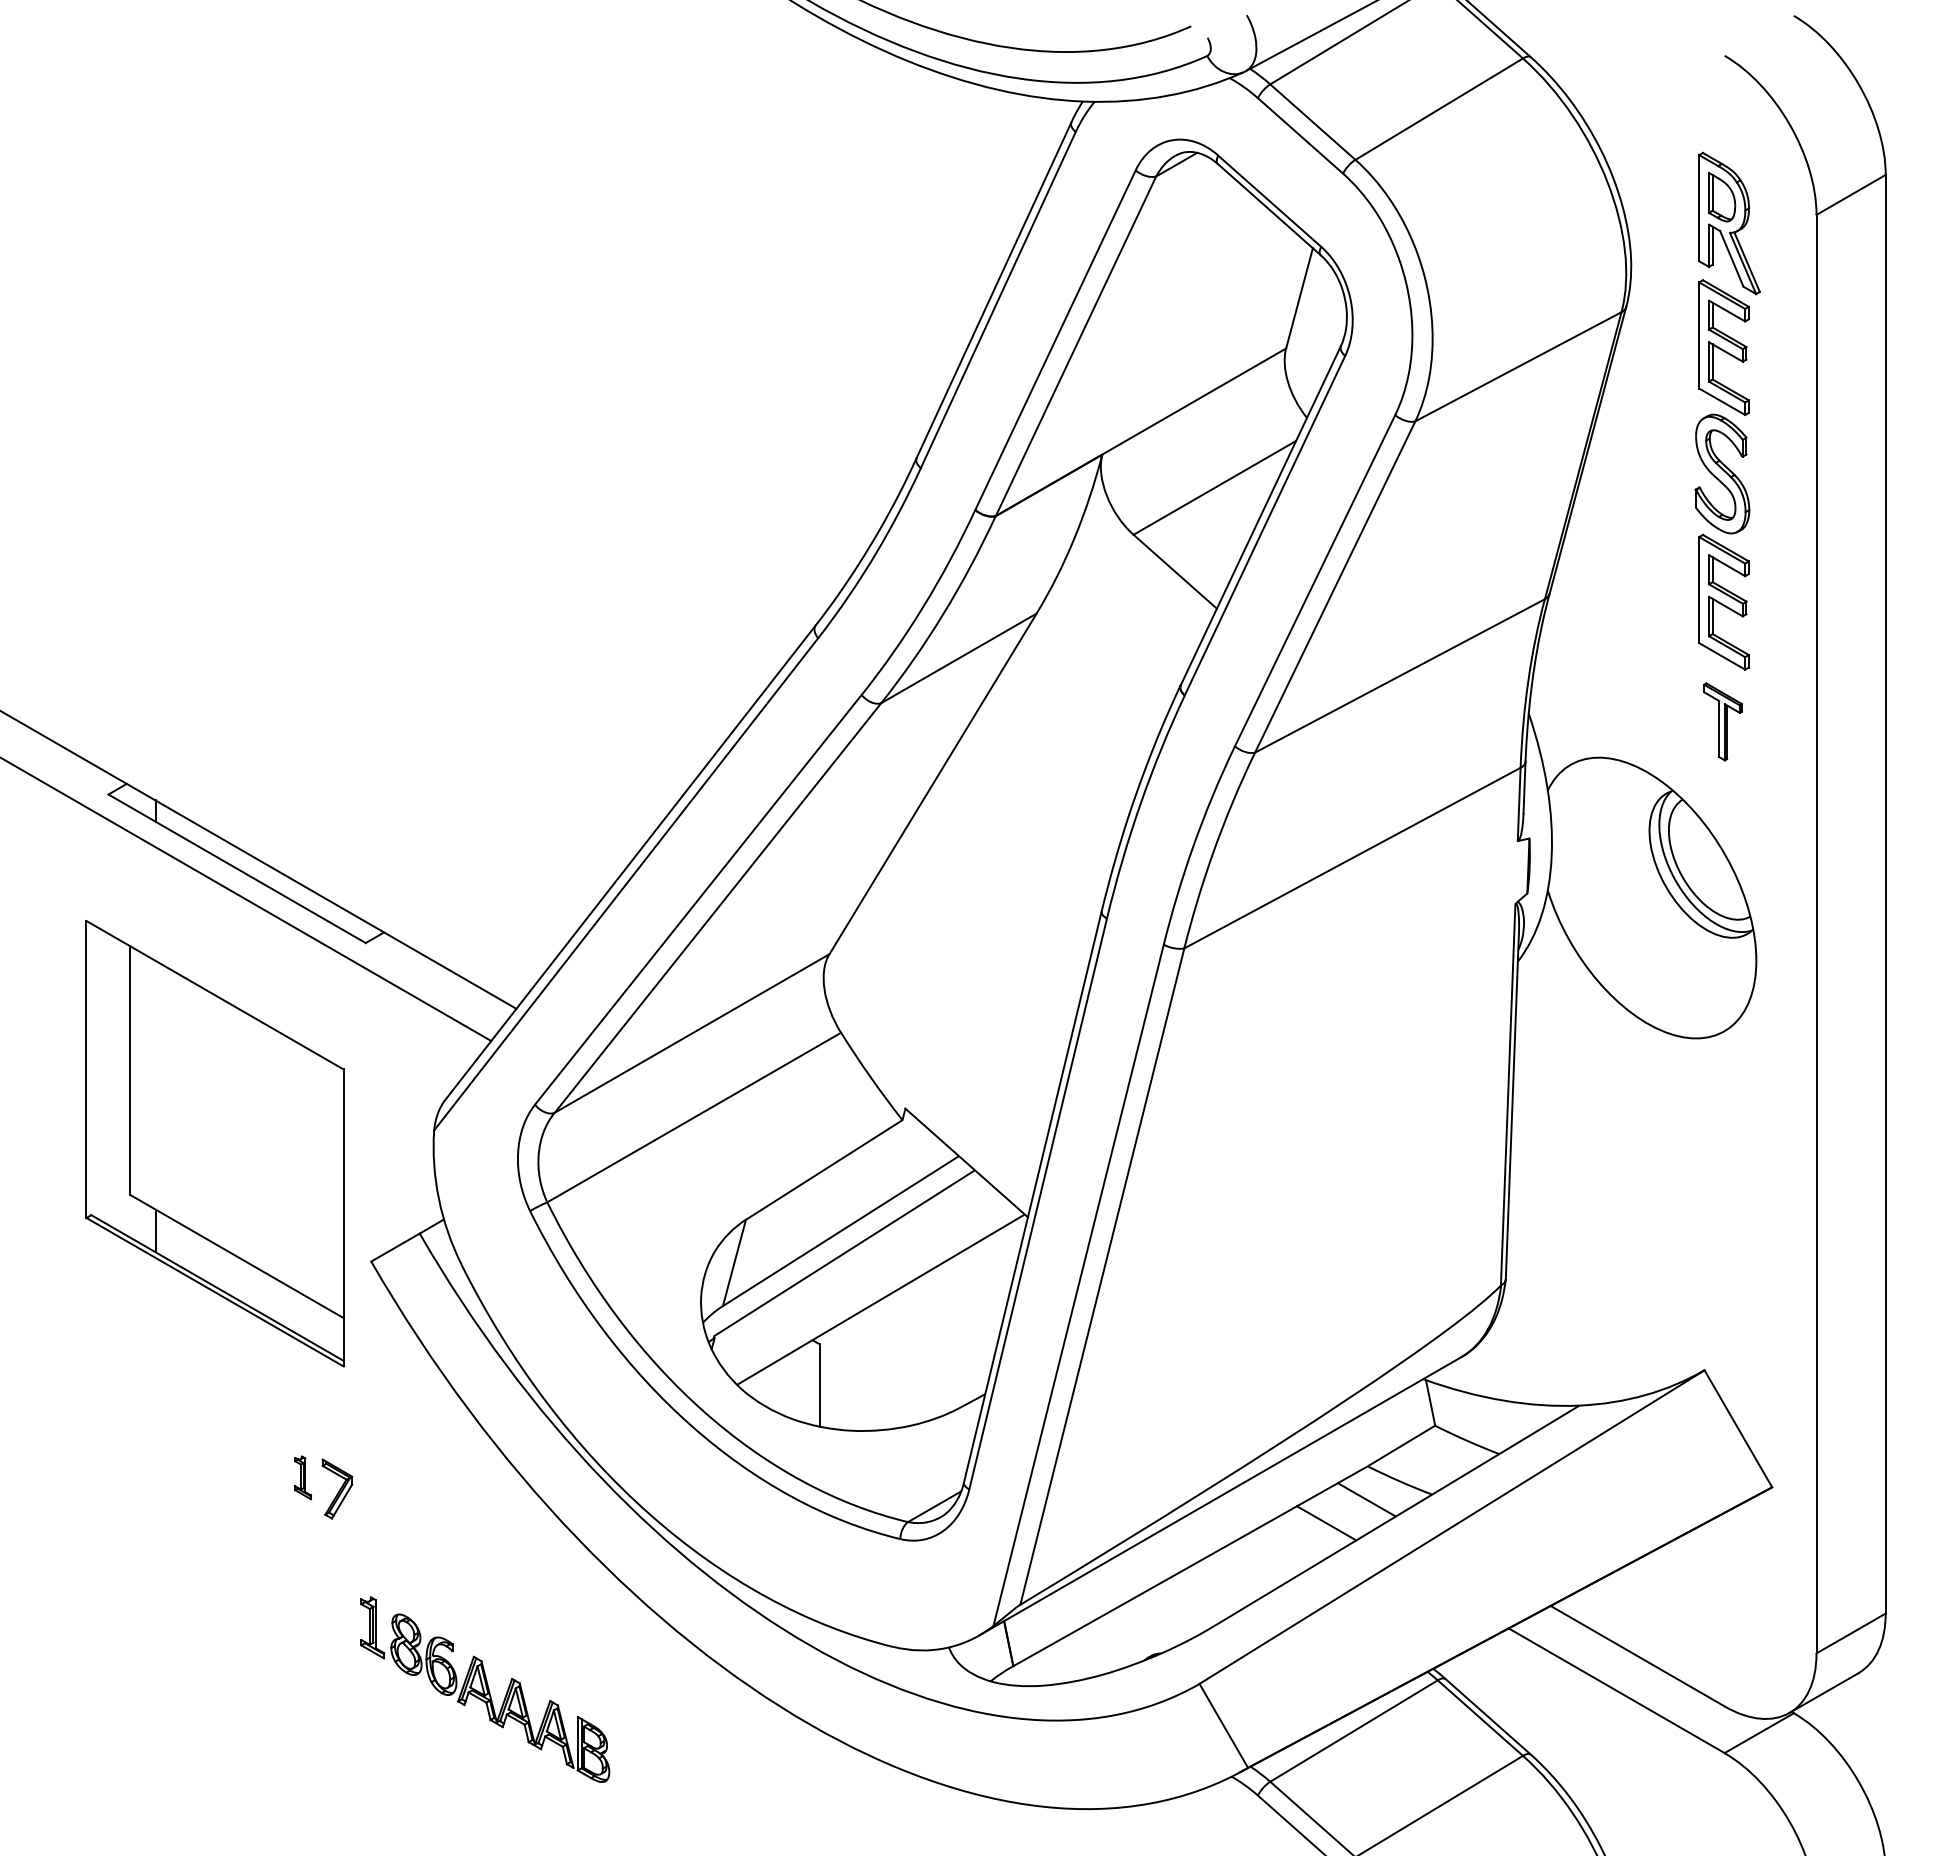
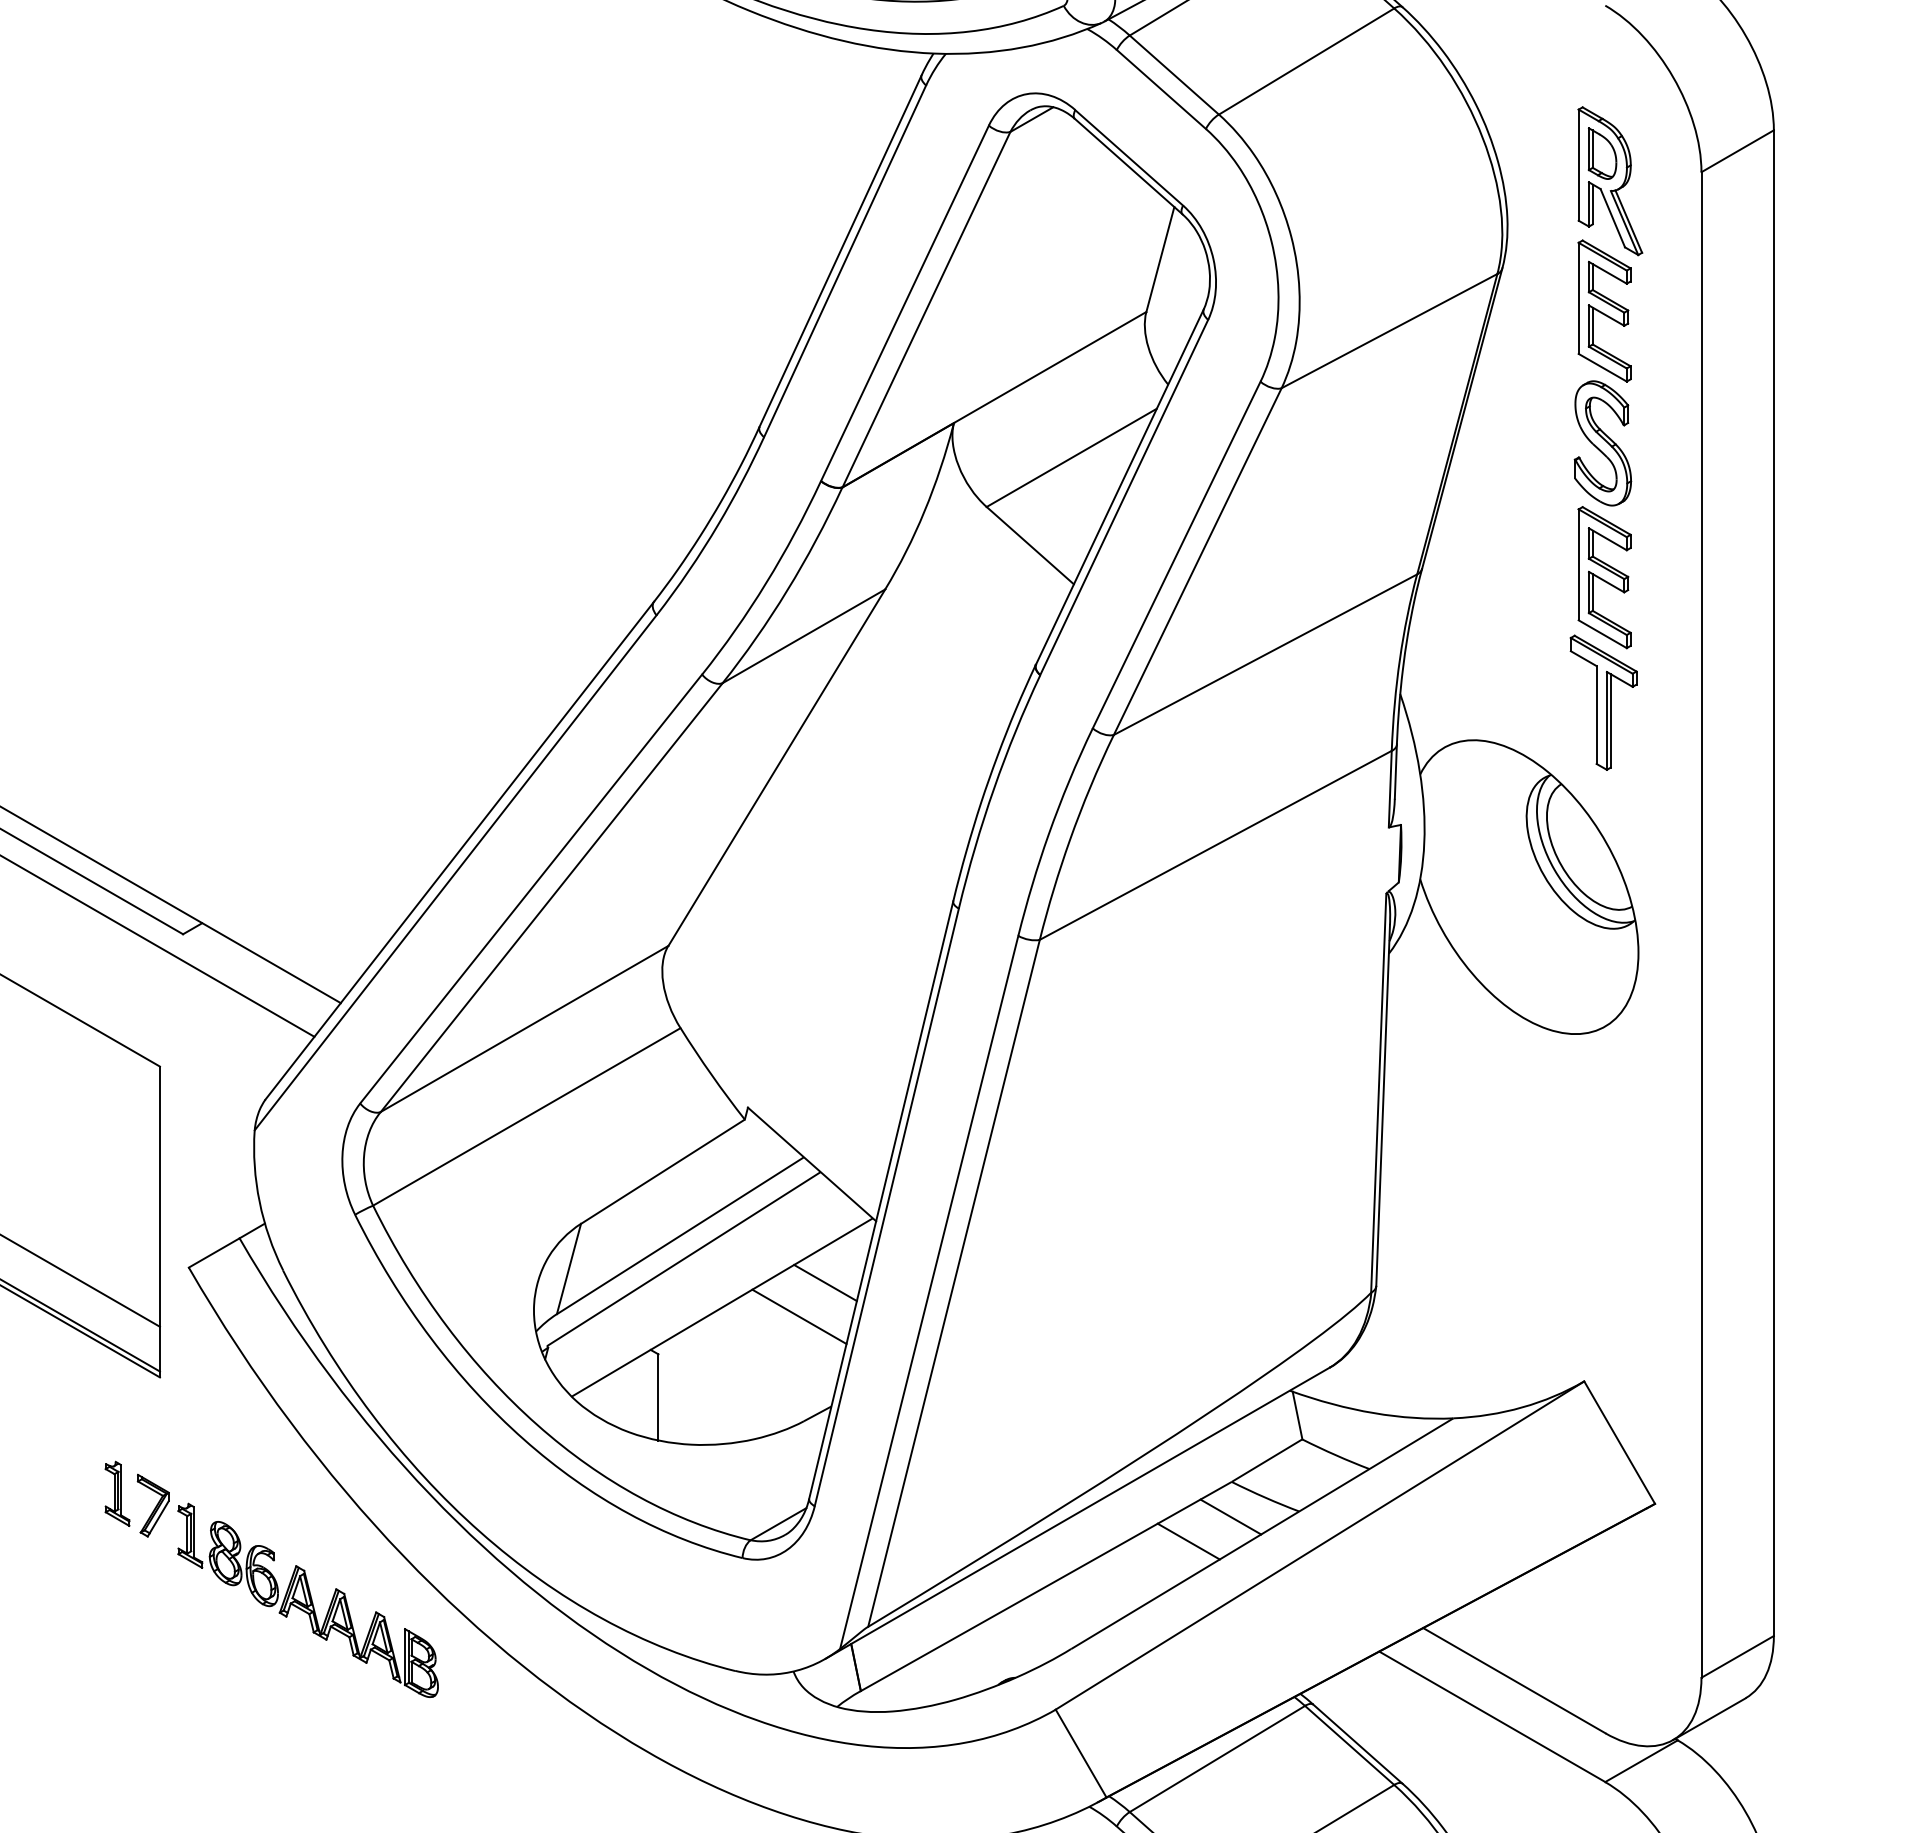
part: (1722, 721) -> (1603, 702), size x1.67
line: (979, 1276) -> (825, 1283), added
line: (954, 1308) -> (799, 1316), added
part: (302, 1477) -> (116, 1493), size x1.43
part: (485, 1689) -> (308, 1600), moved

